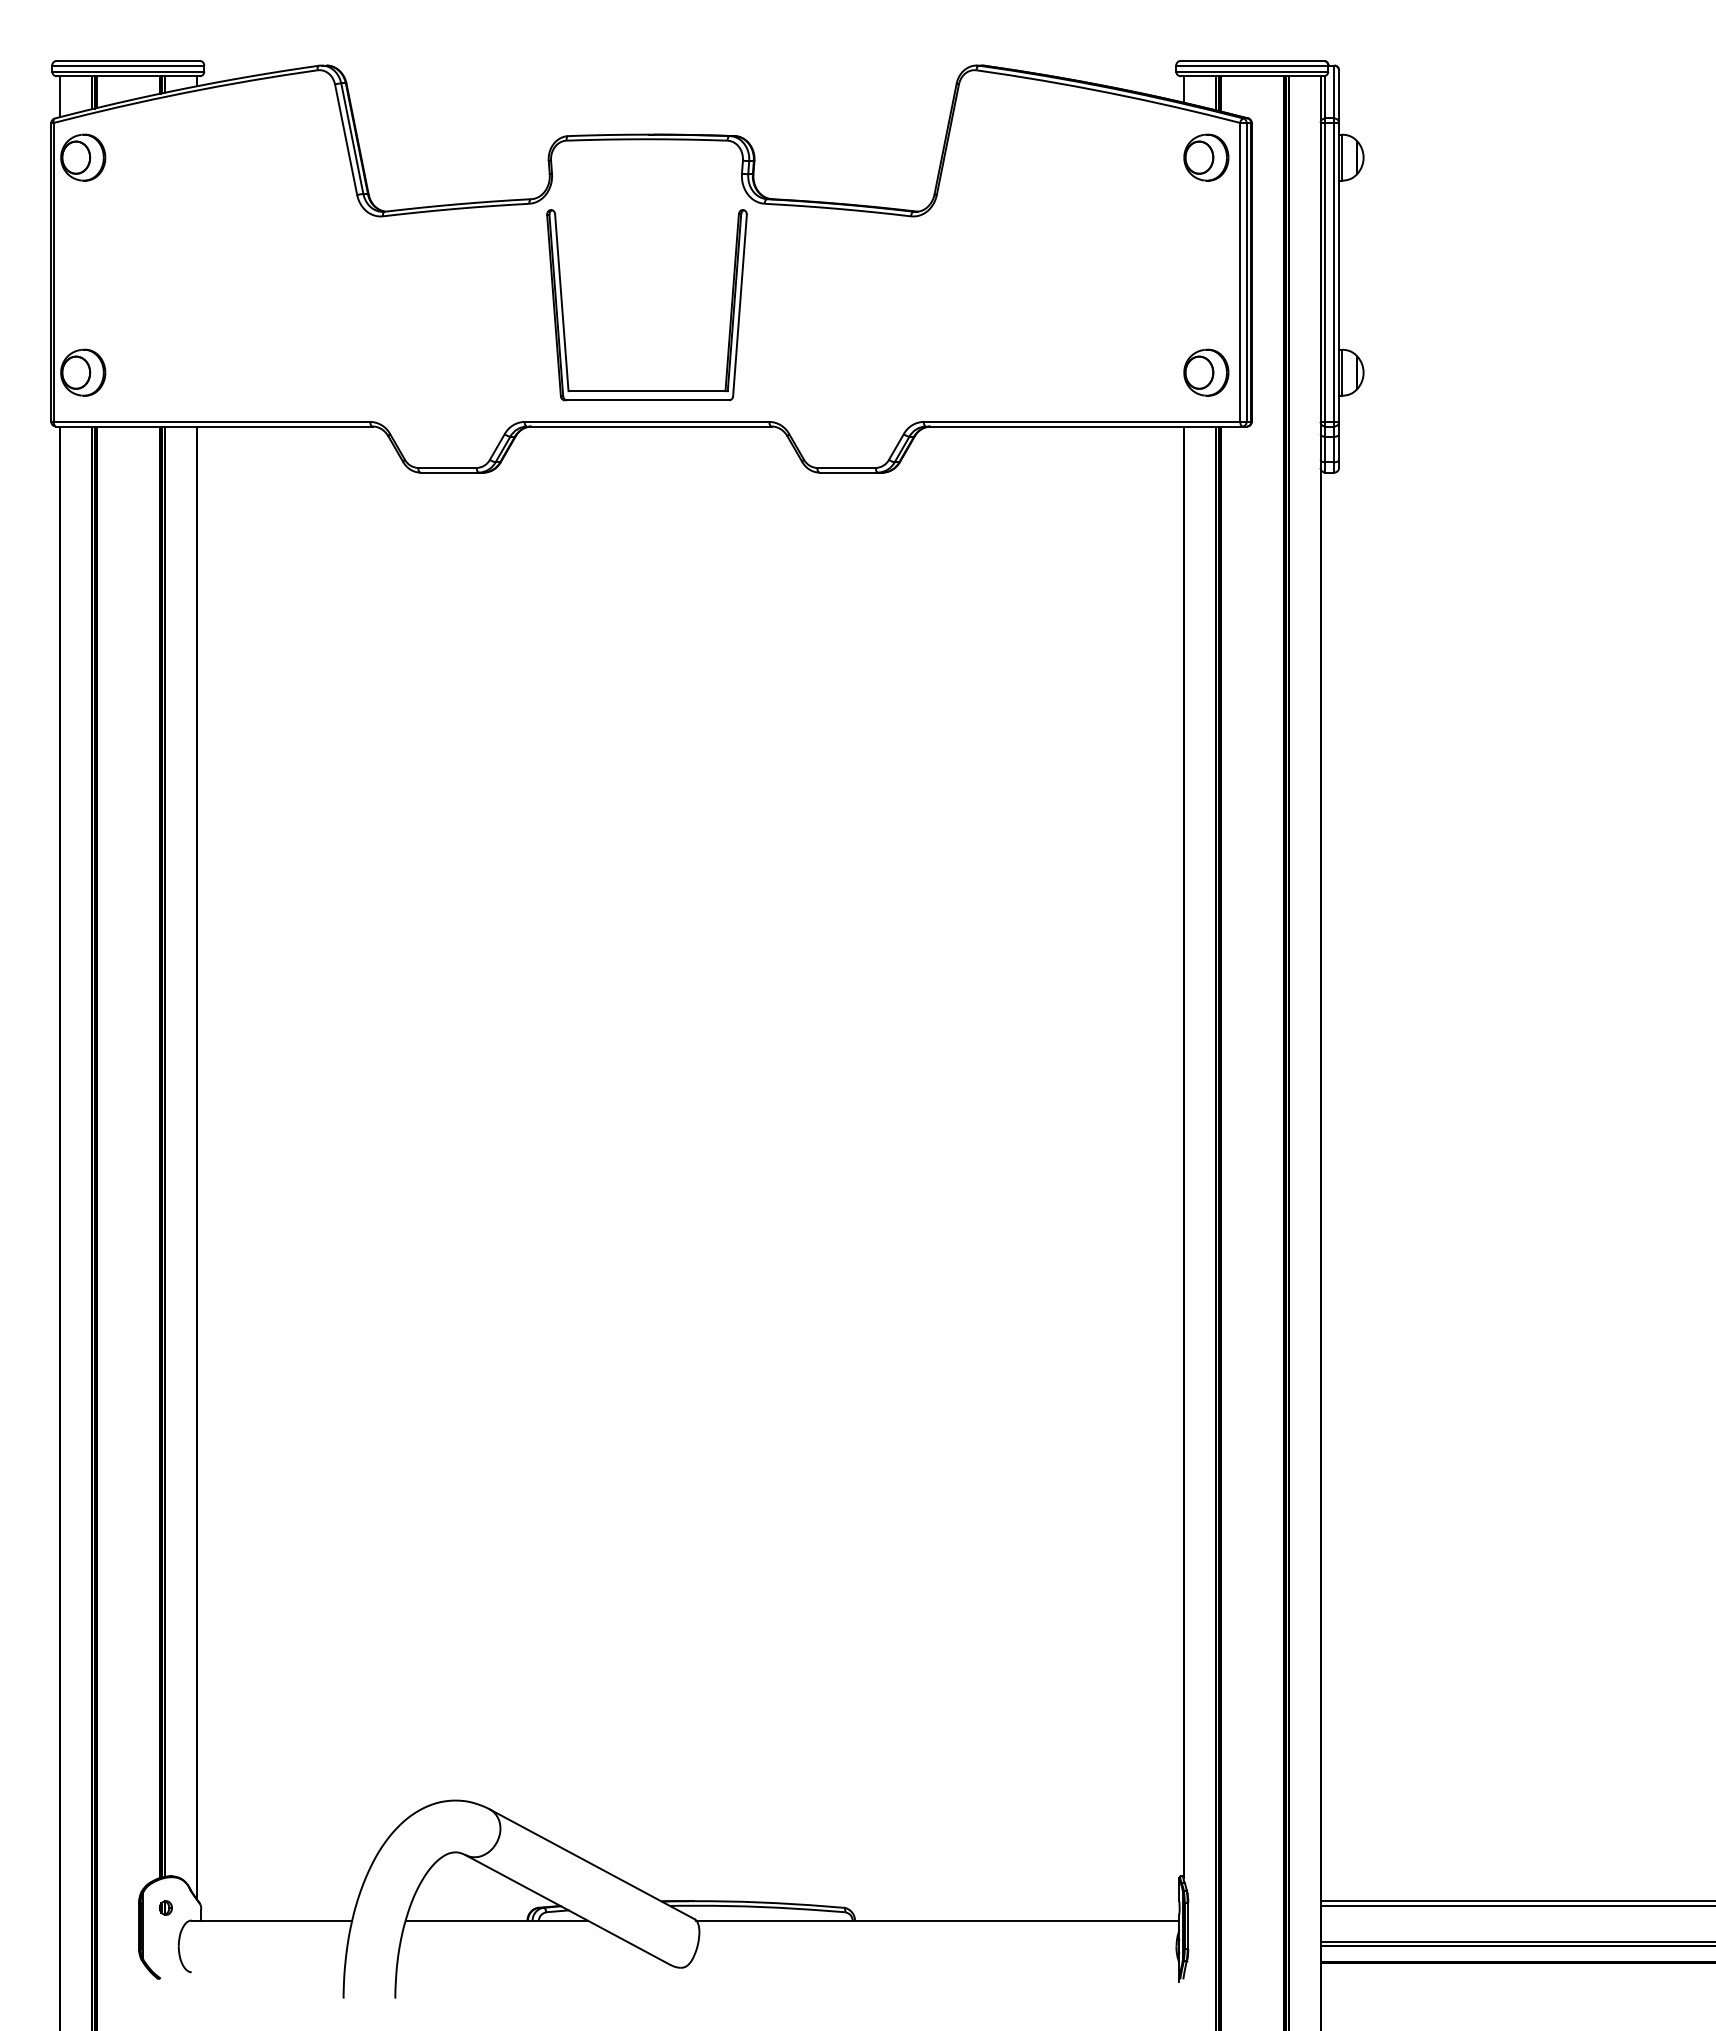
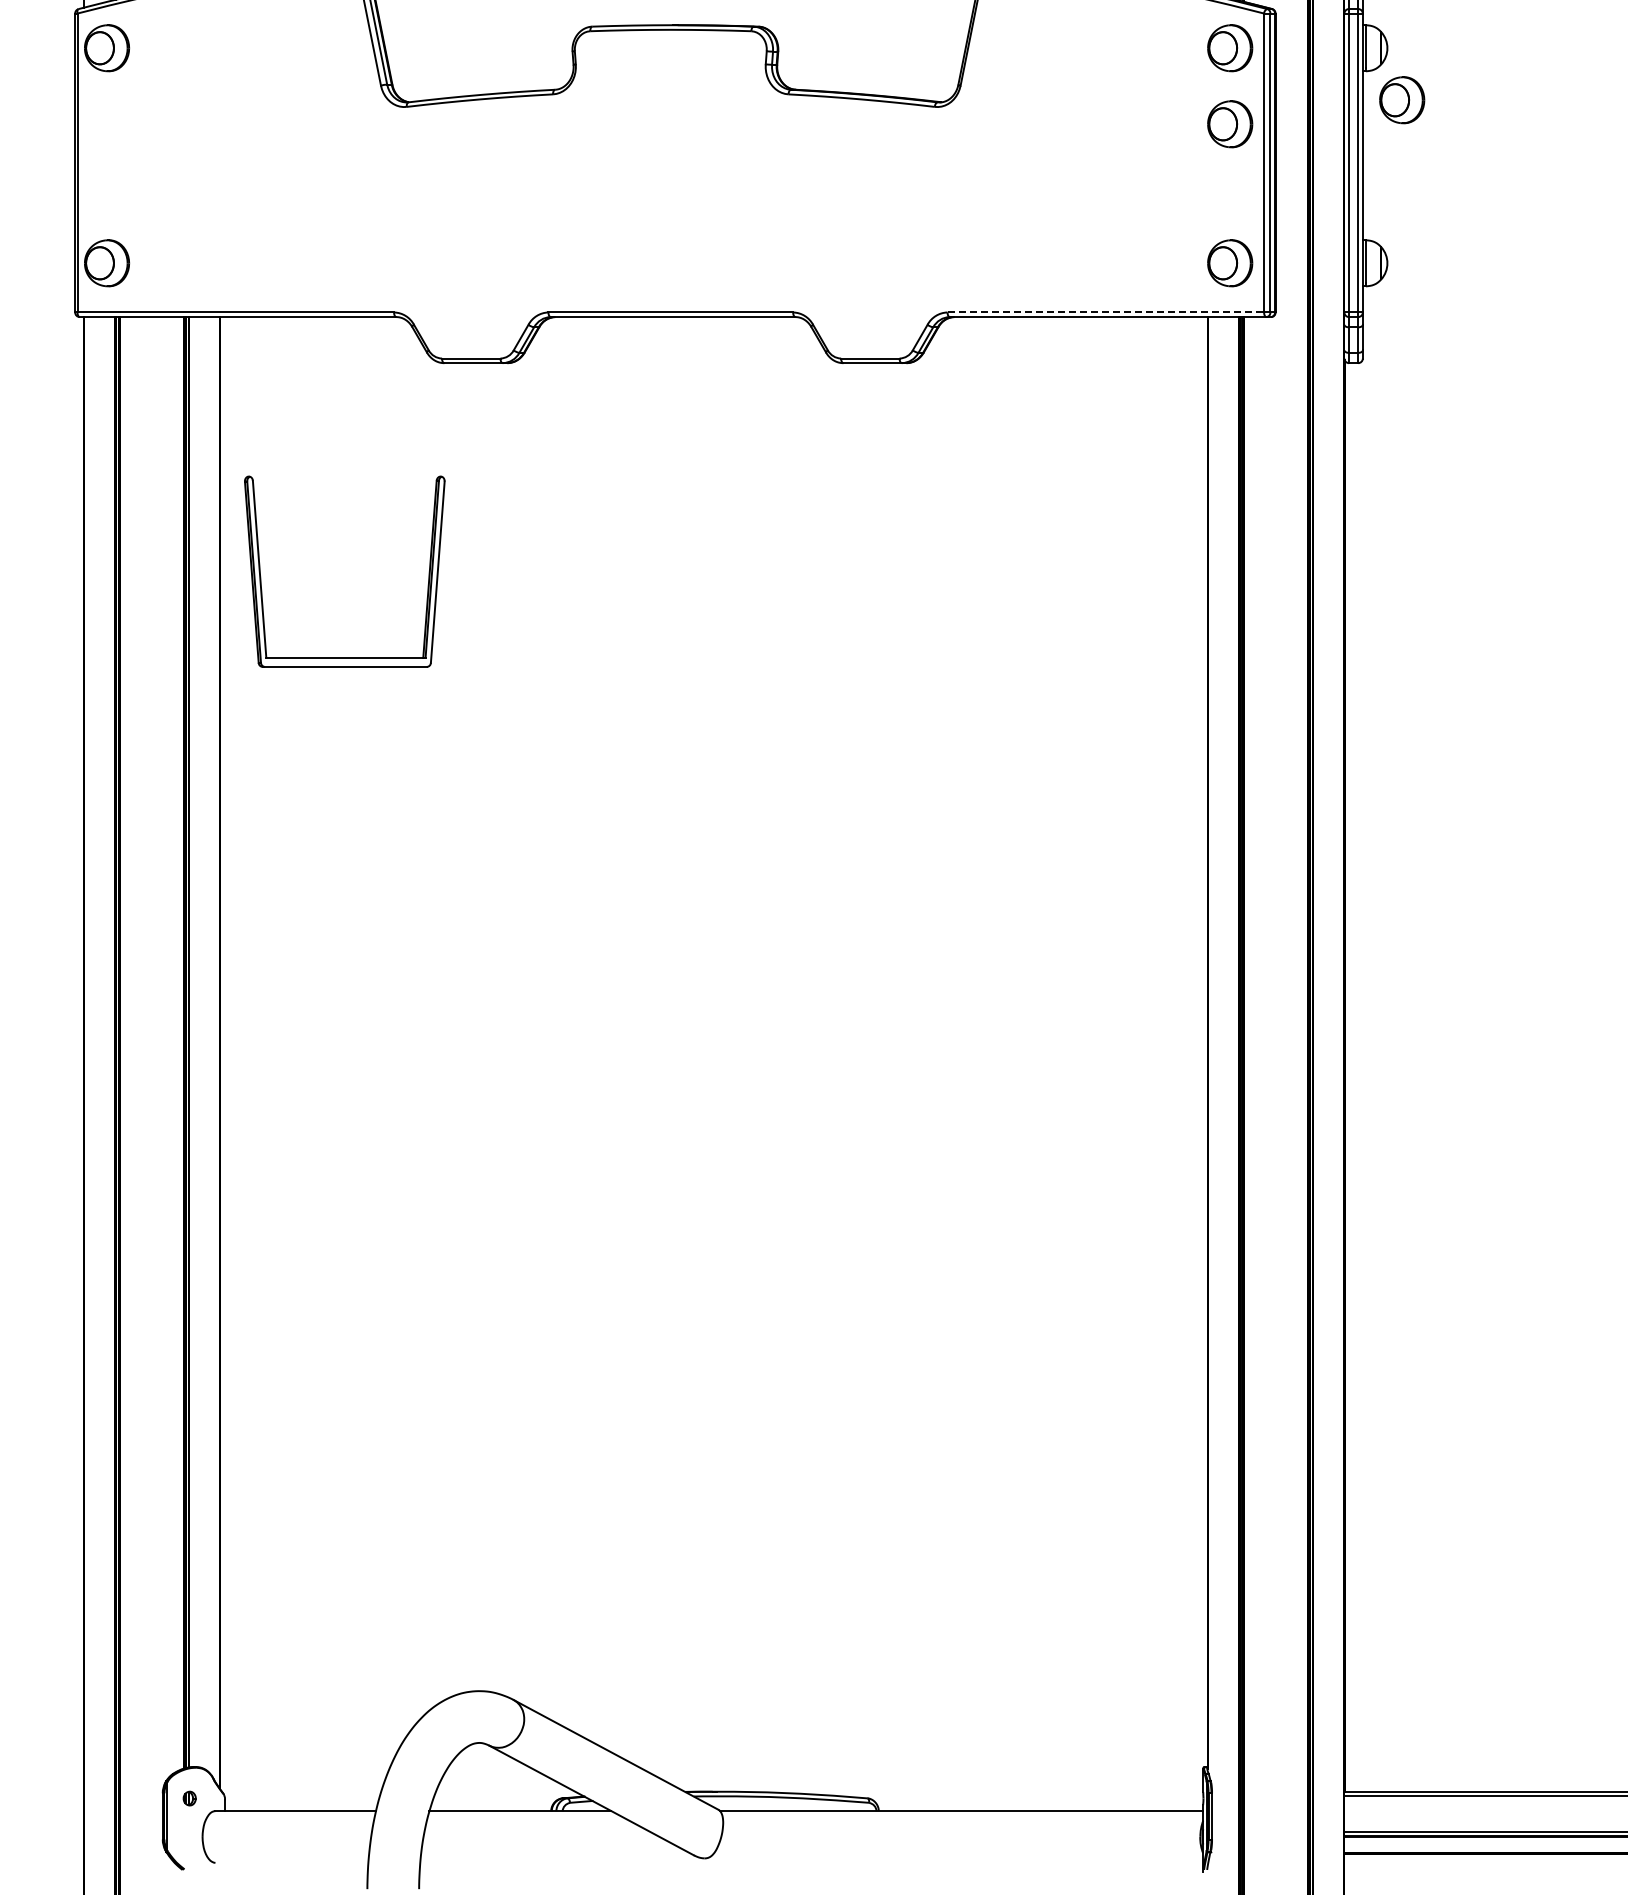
part: (1378, 209) -> (1402, 100), added
part: (1206, 233) -> (1230, 124), added
part: (563, 307) -> (261, 574), moved
line: (1082, 421) -> (1106, 312), solid -> dashed

